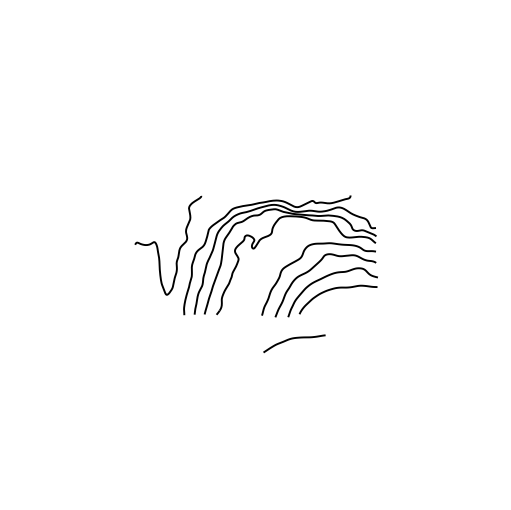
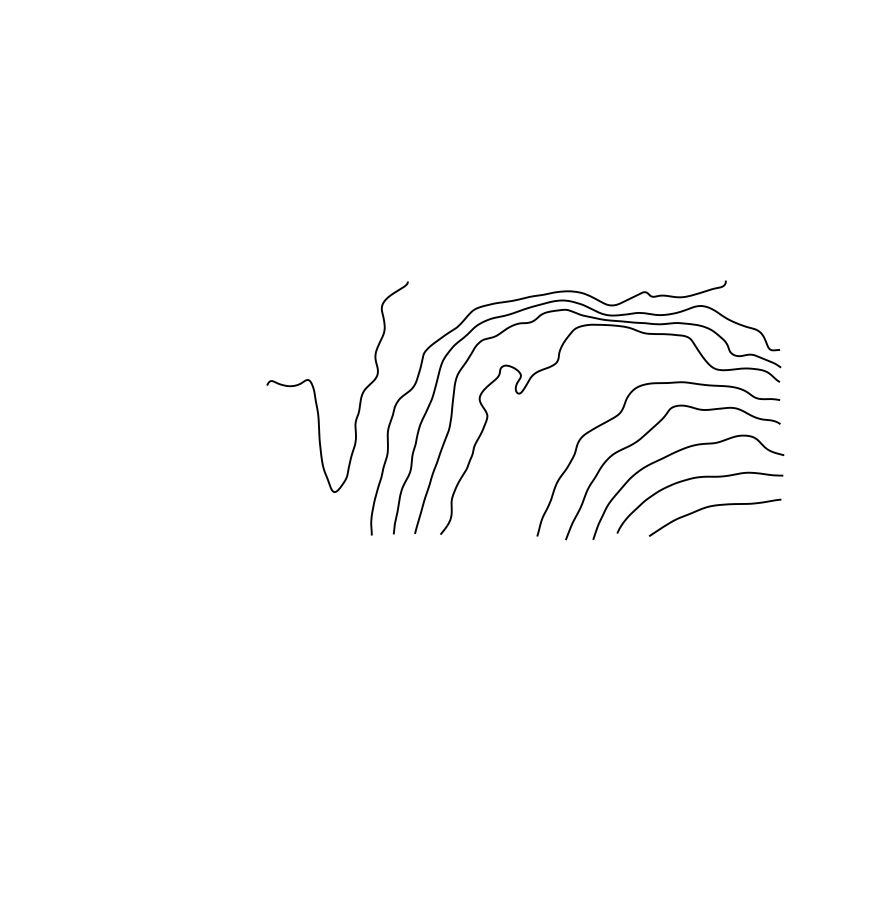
curve: (293, 339) -> (713, 508), moved

